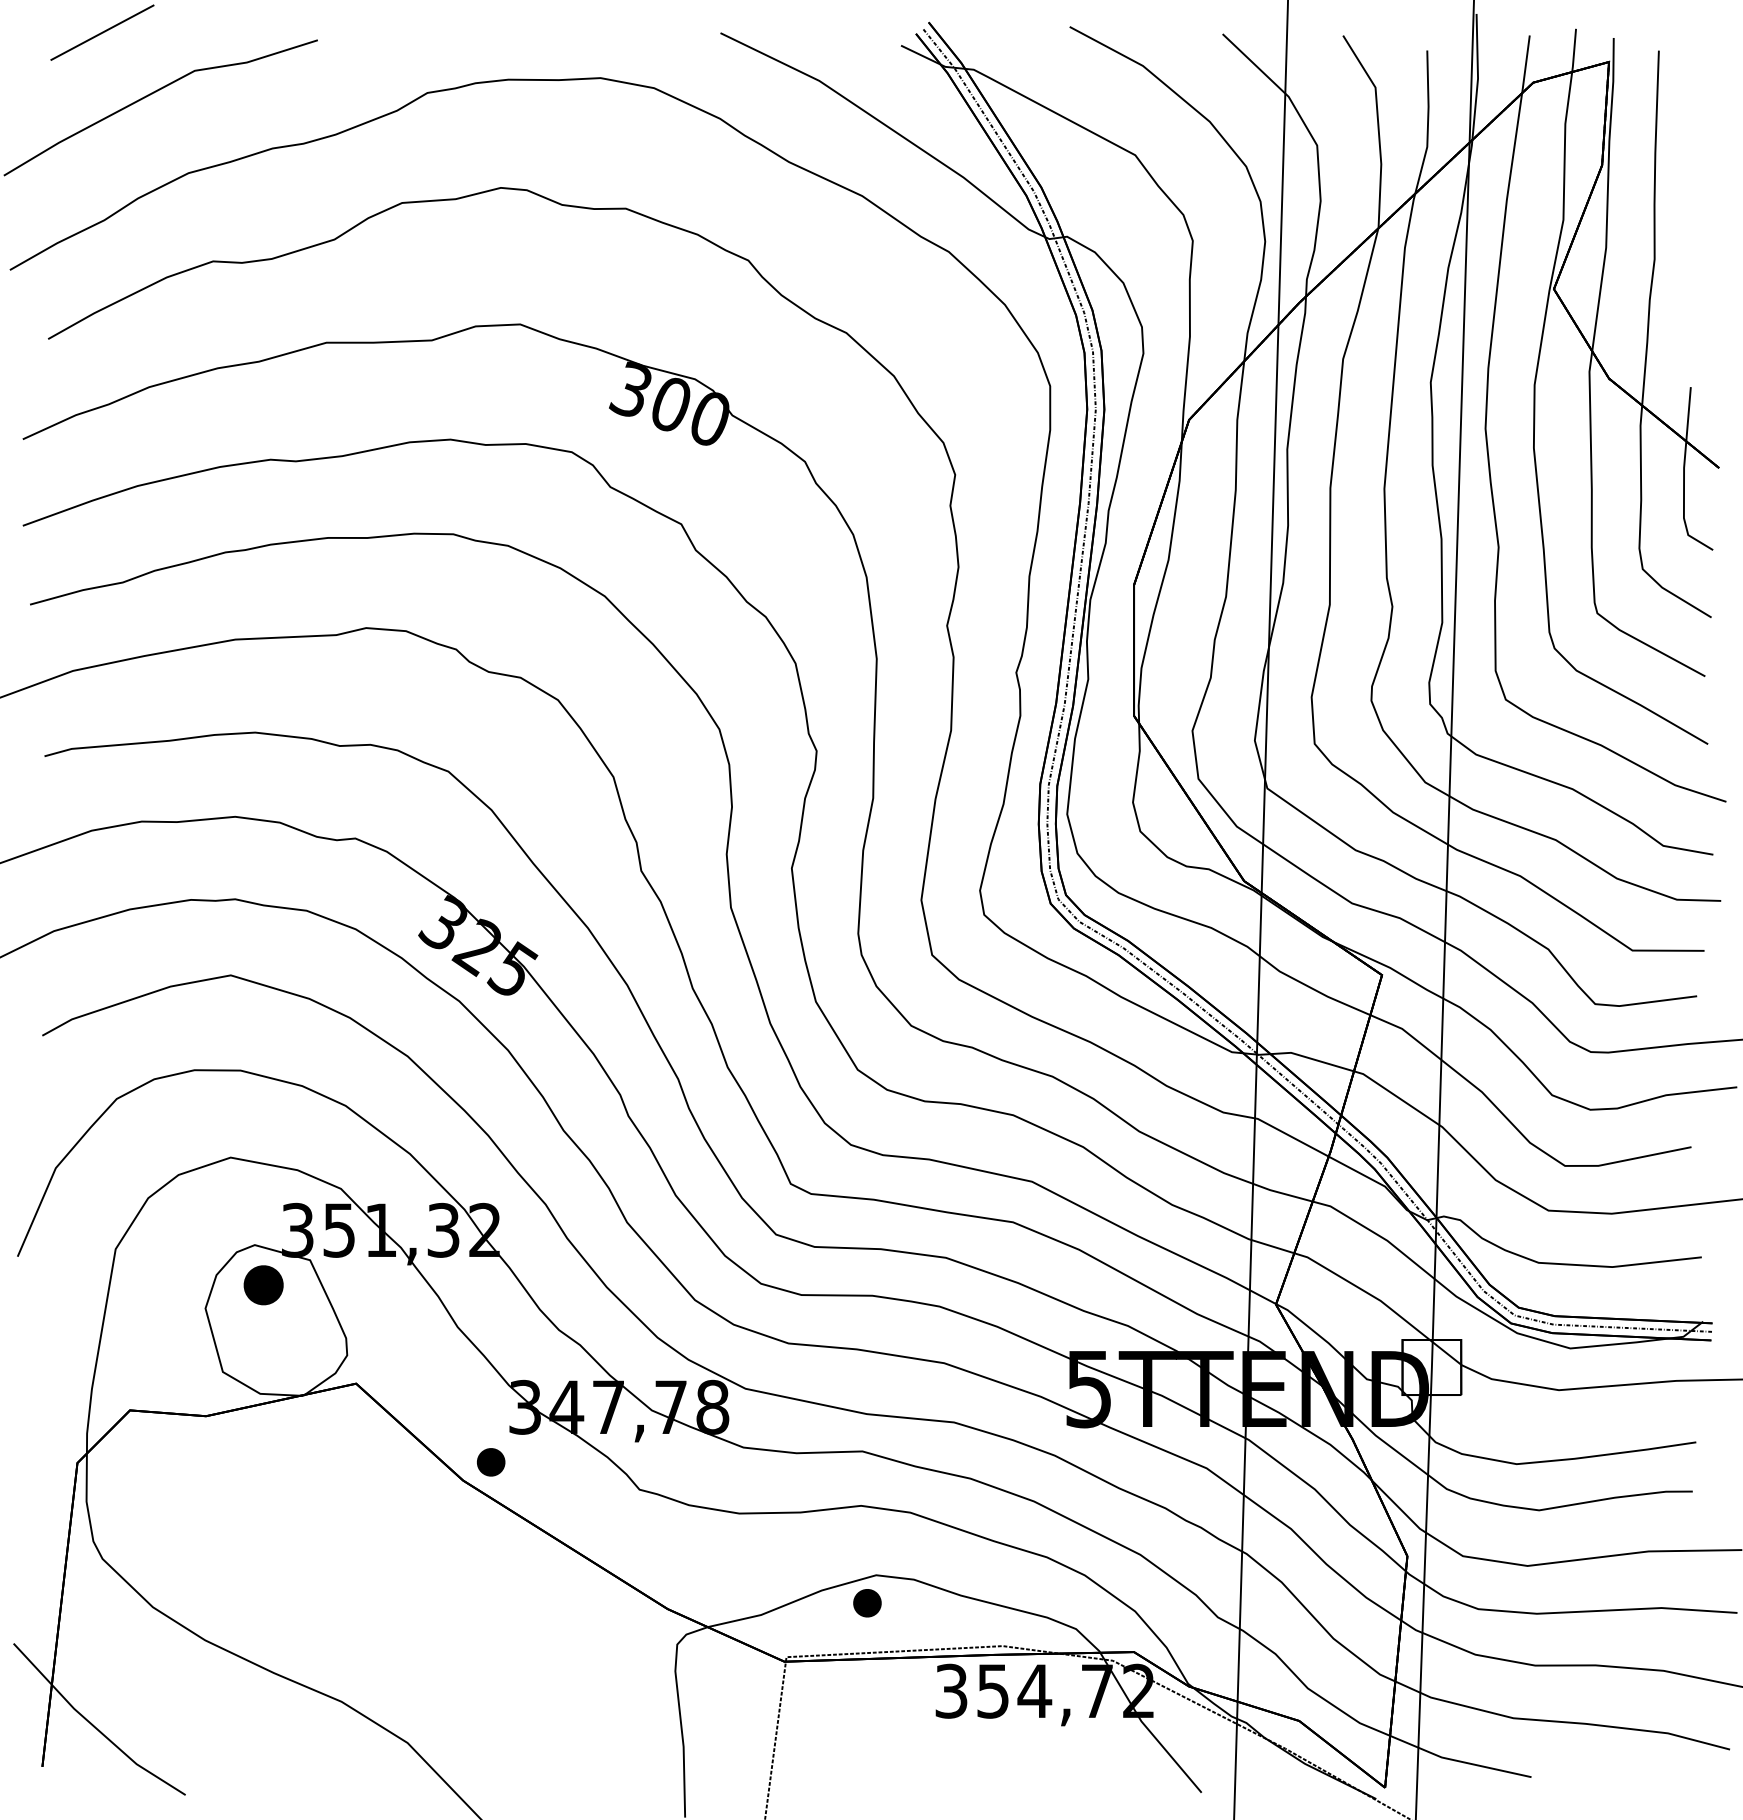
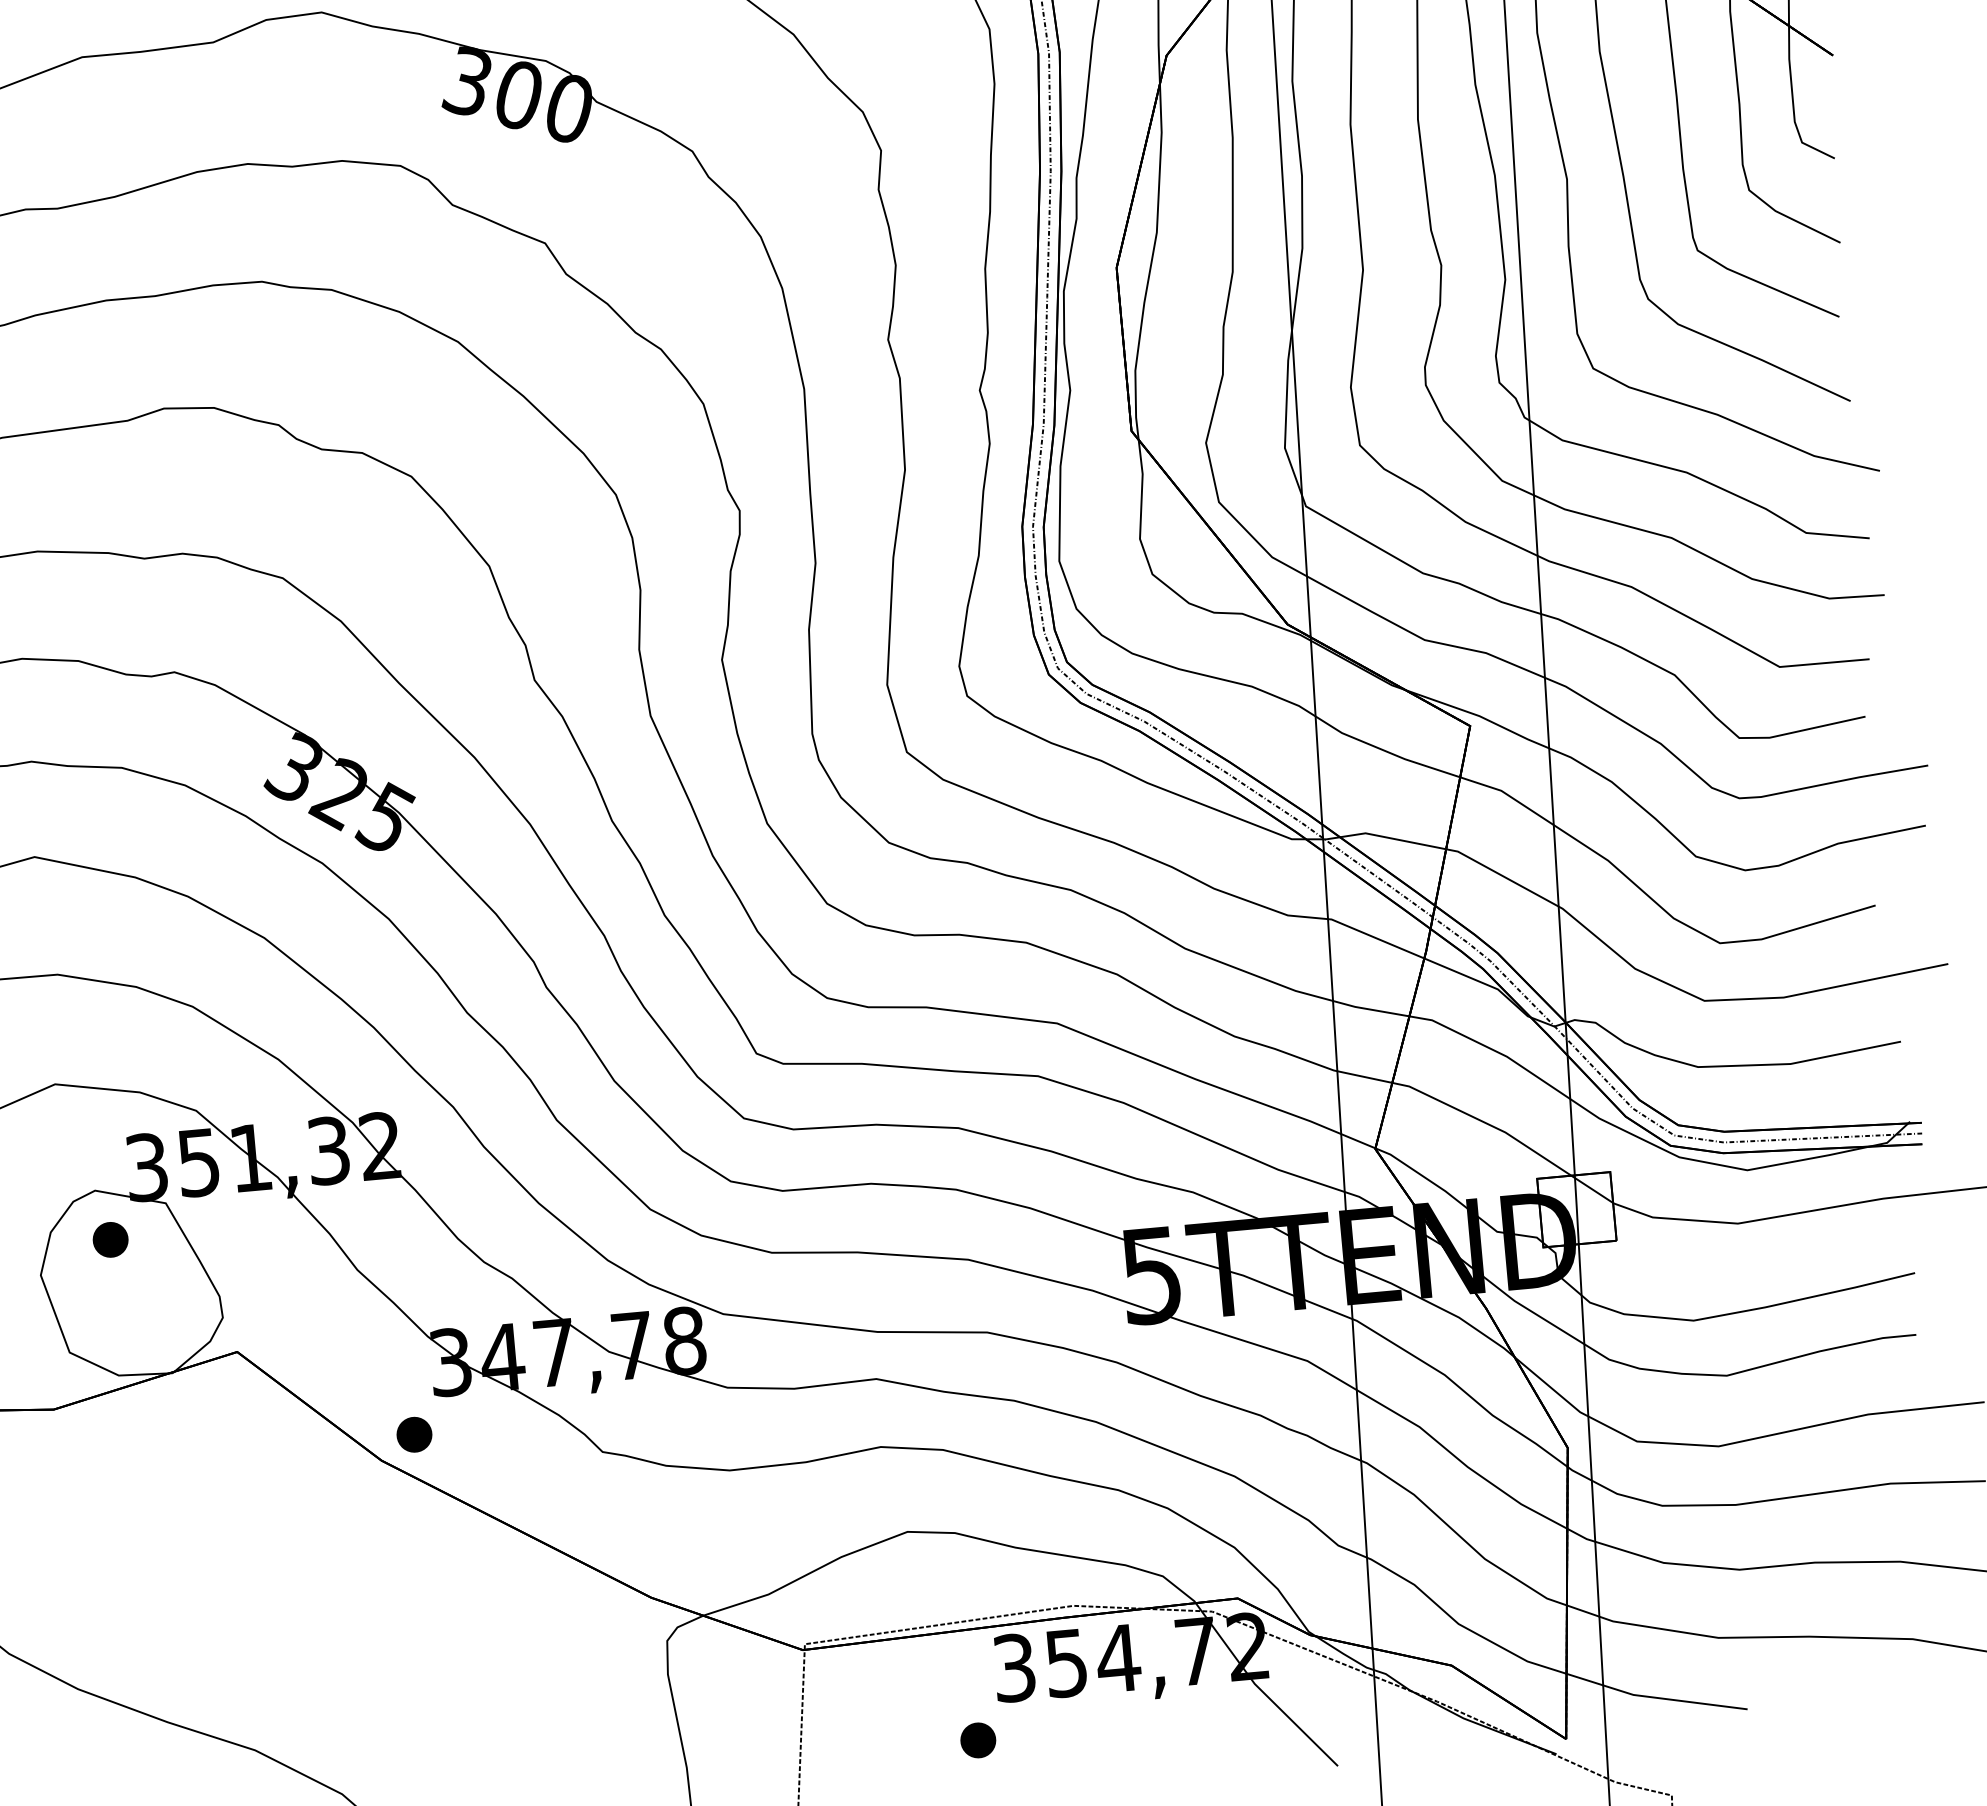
part: (263, 1285) -> (110, 1240), size x0.71
part: (867, 1603) -> (978, 1740), moved

